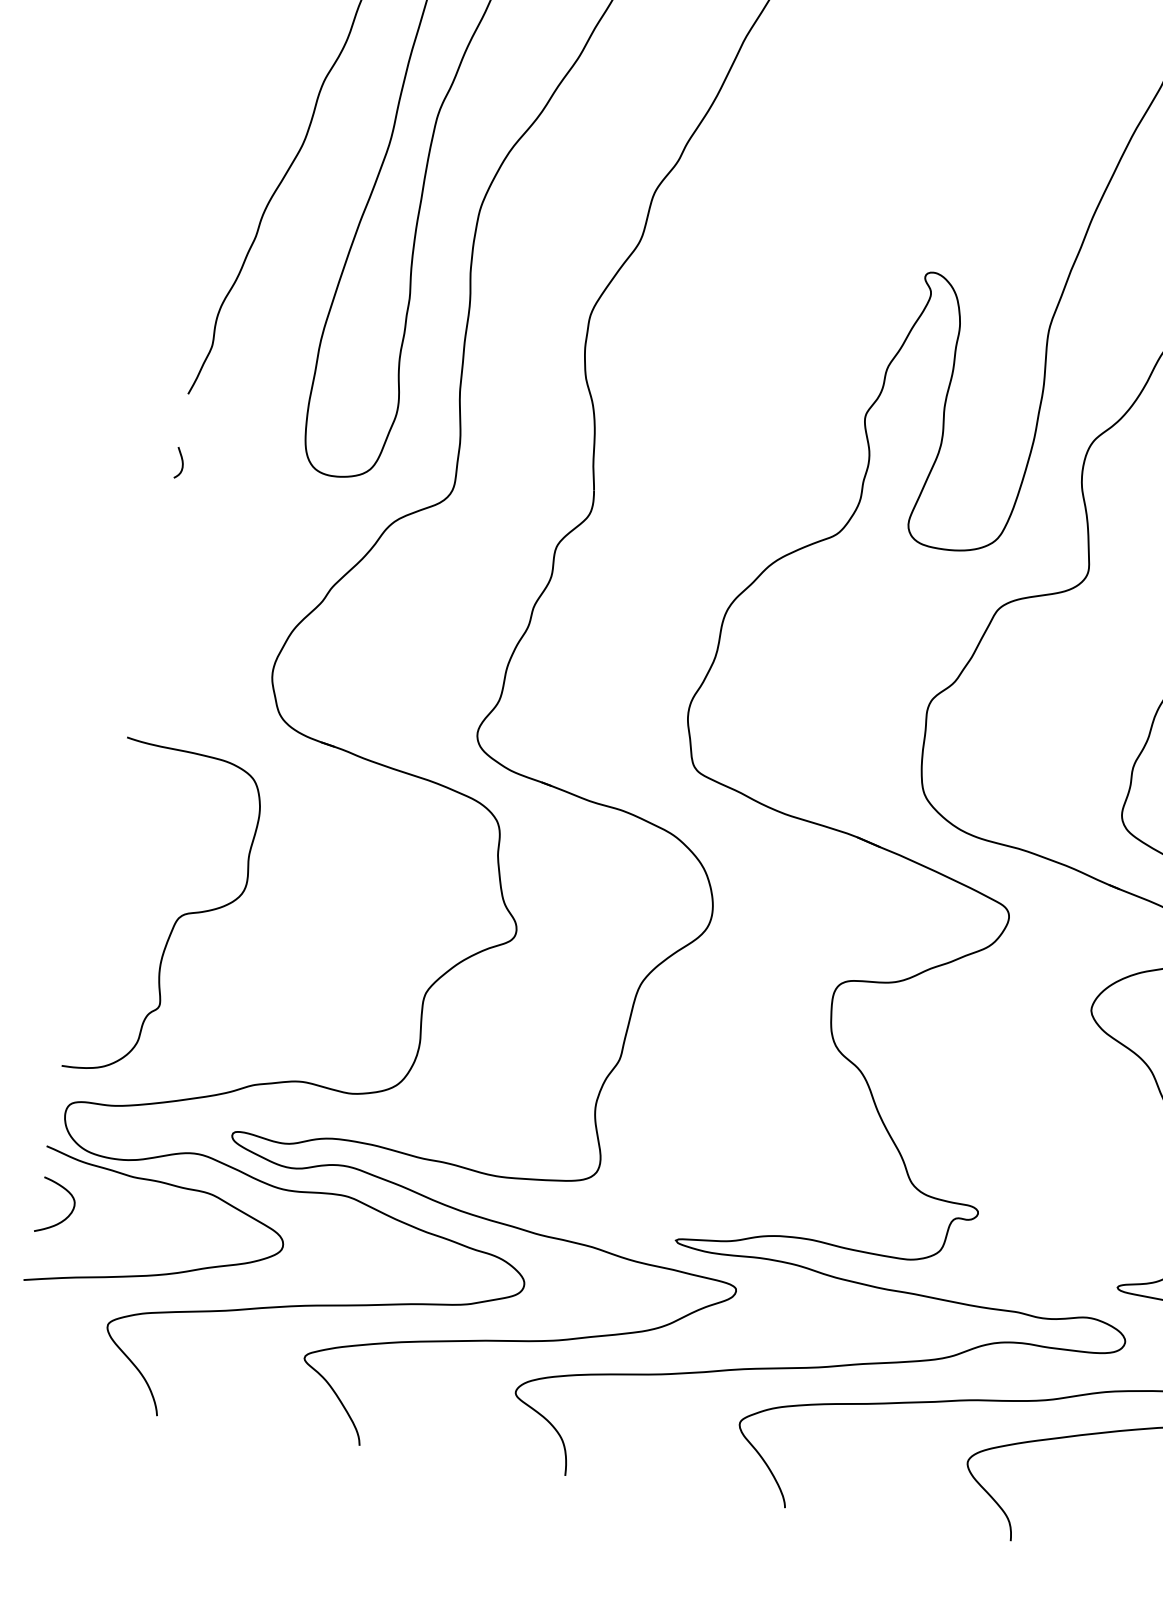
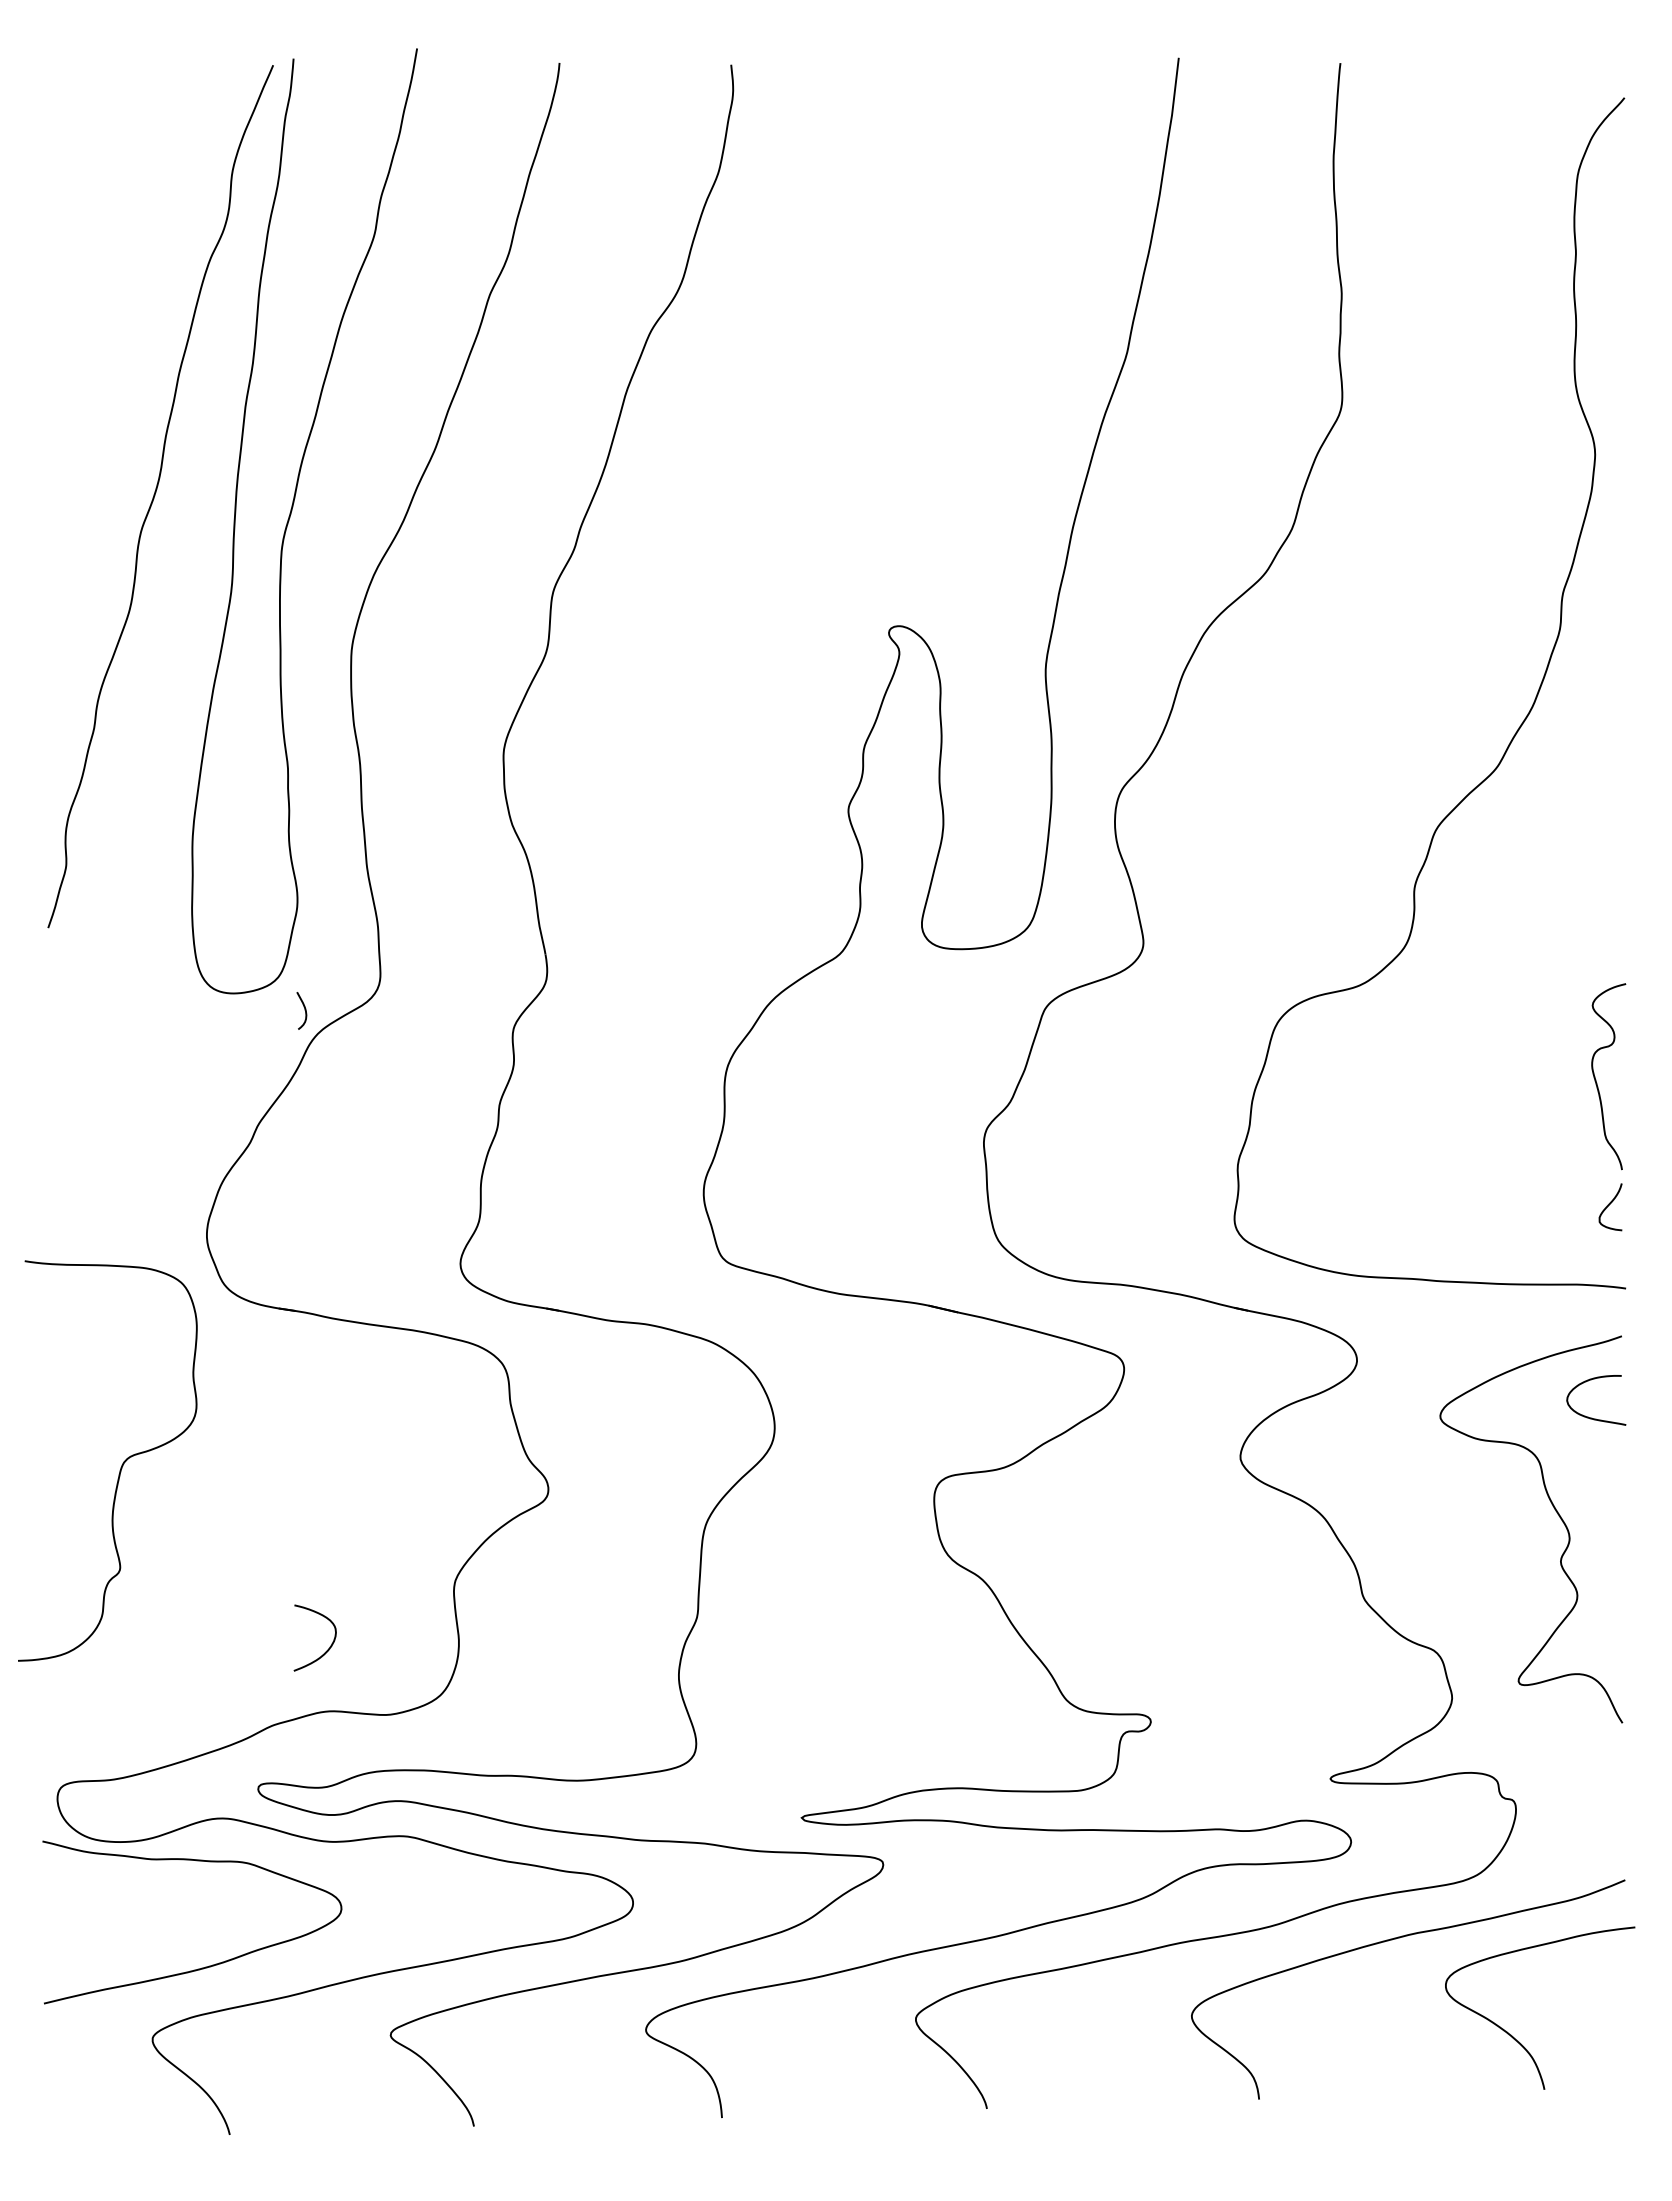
curve: (181, 463) -> (304, 1010), moved
curve: (175, 921) -> (120, 1467), moved
curve: (67, 1216) -> (329, 1646), moved

